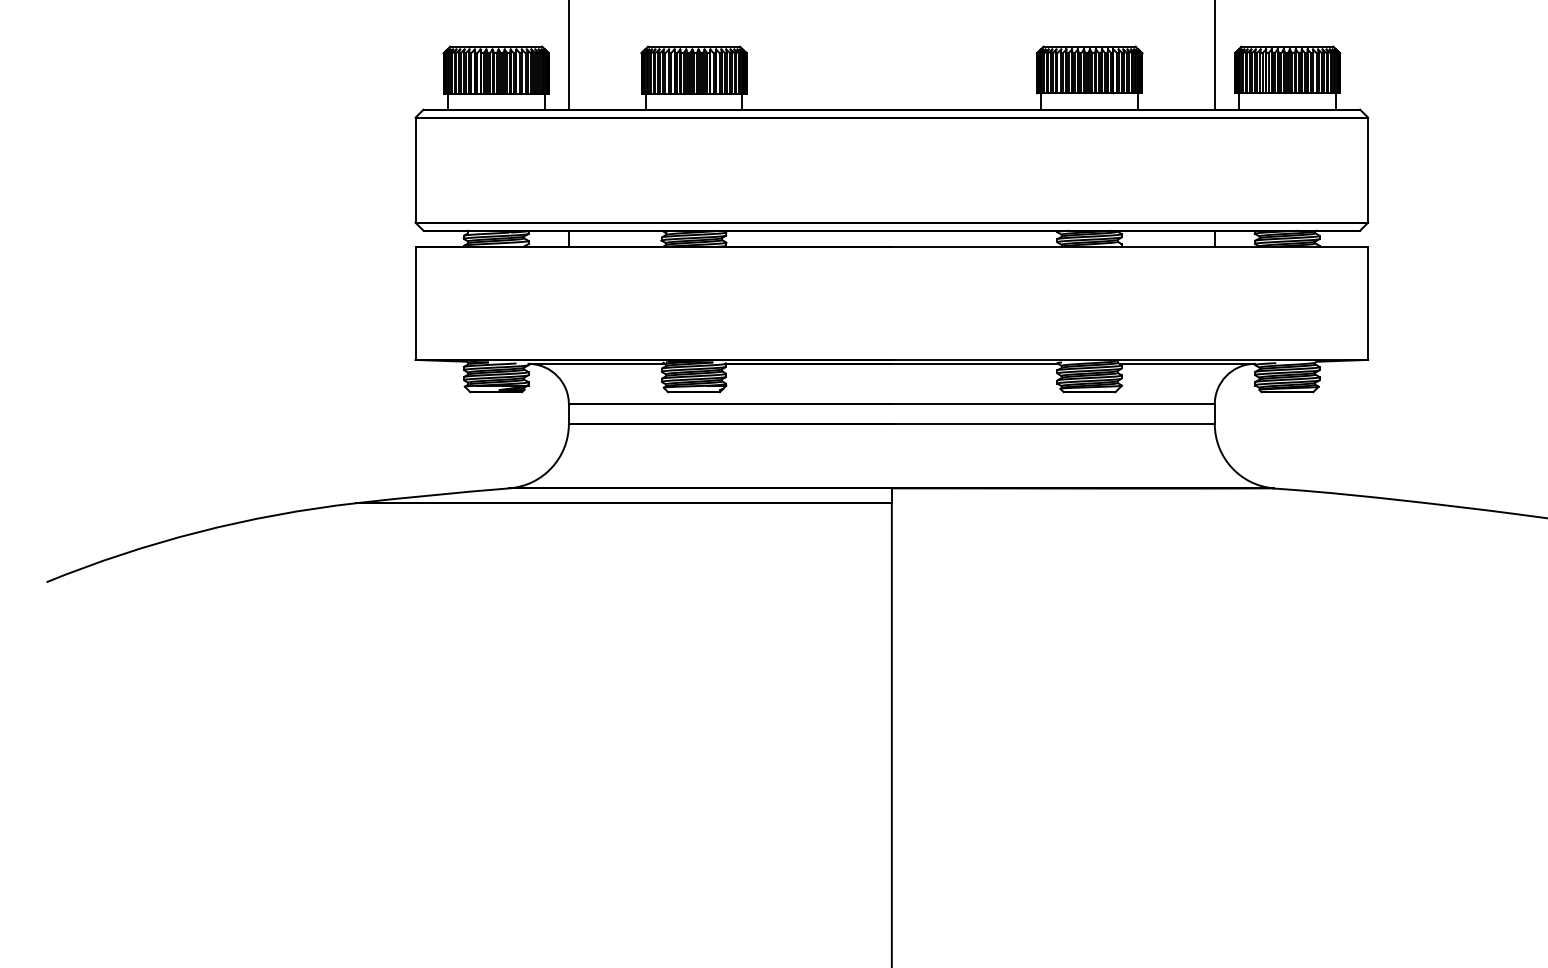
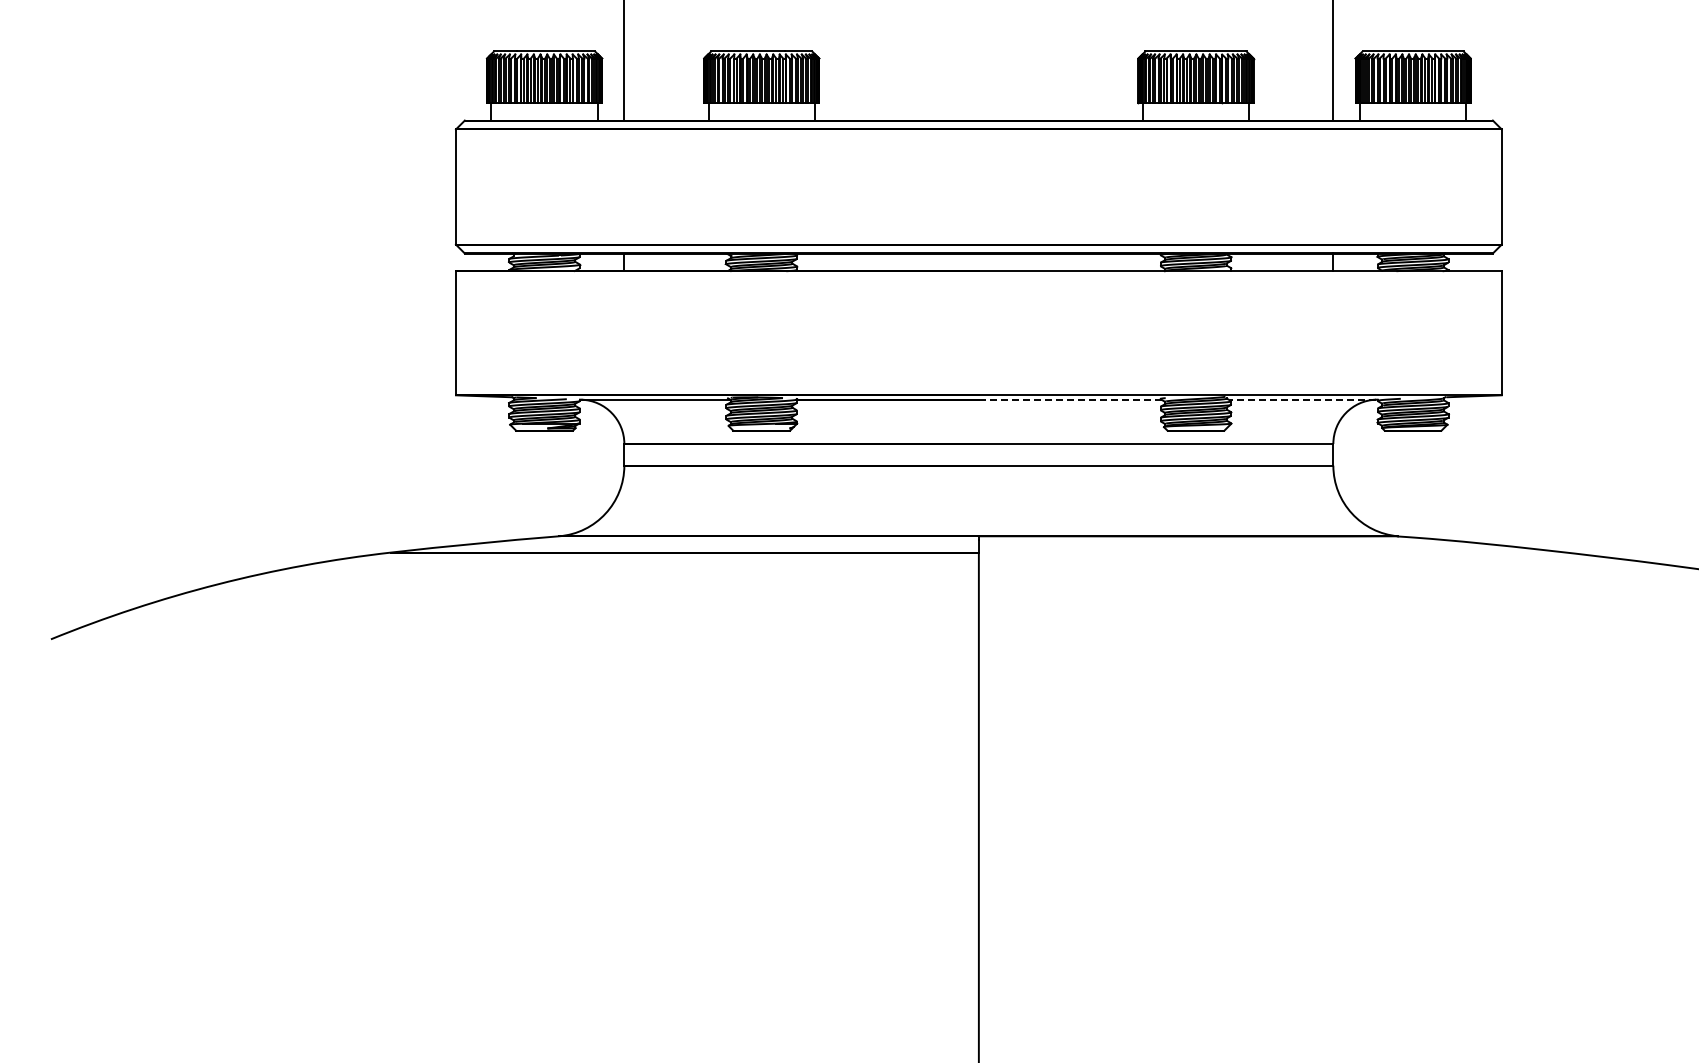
line: (975, 363) -> (1070, 399), solid -> dashed
line: (1186, 363) -> (1302, 399), solid -> dashed

